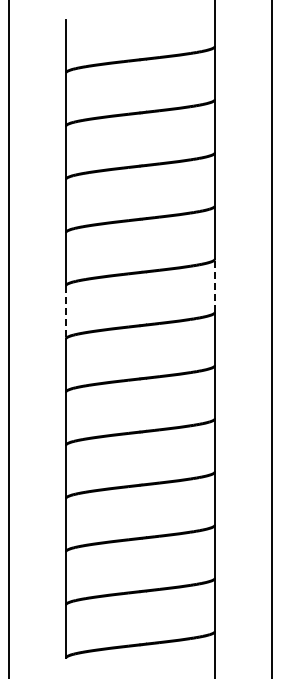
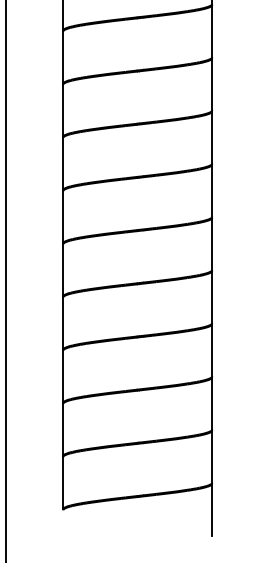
line: (214, 285) -> (211, 137), dashed -> solid
line: (66, 312) -> (63, 164), dashed -> solid

